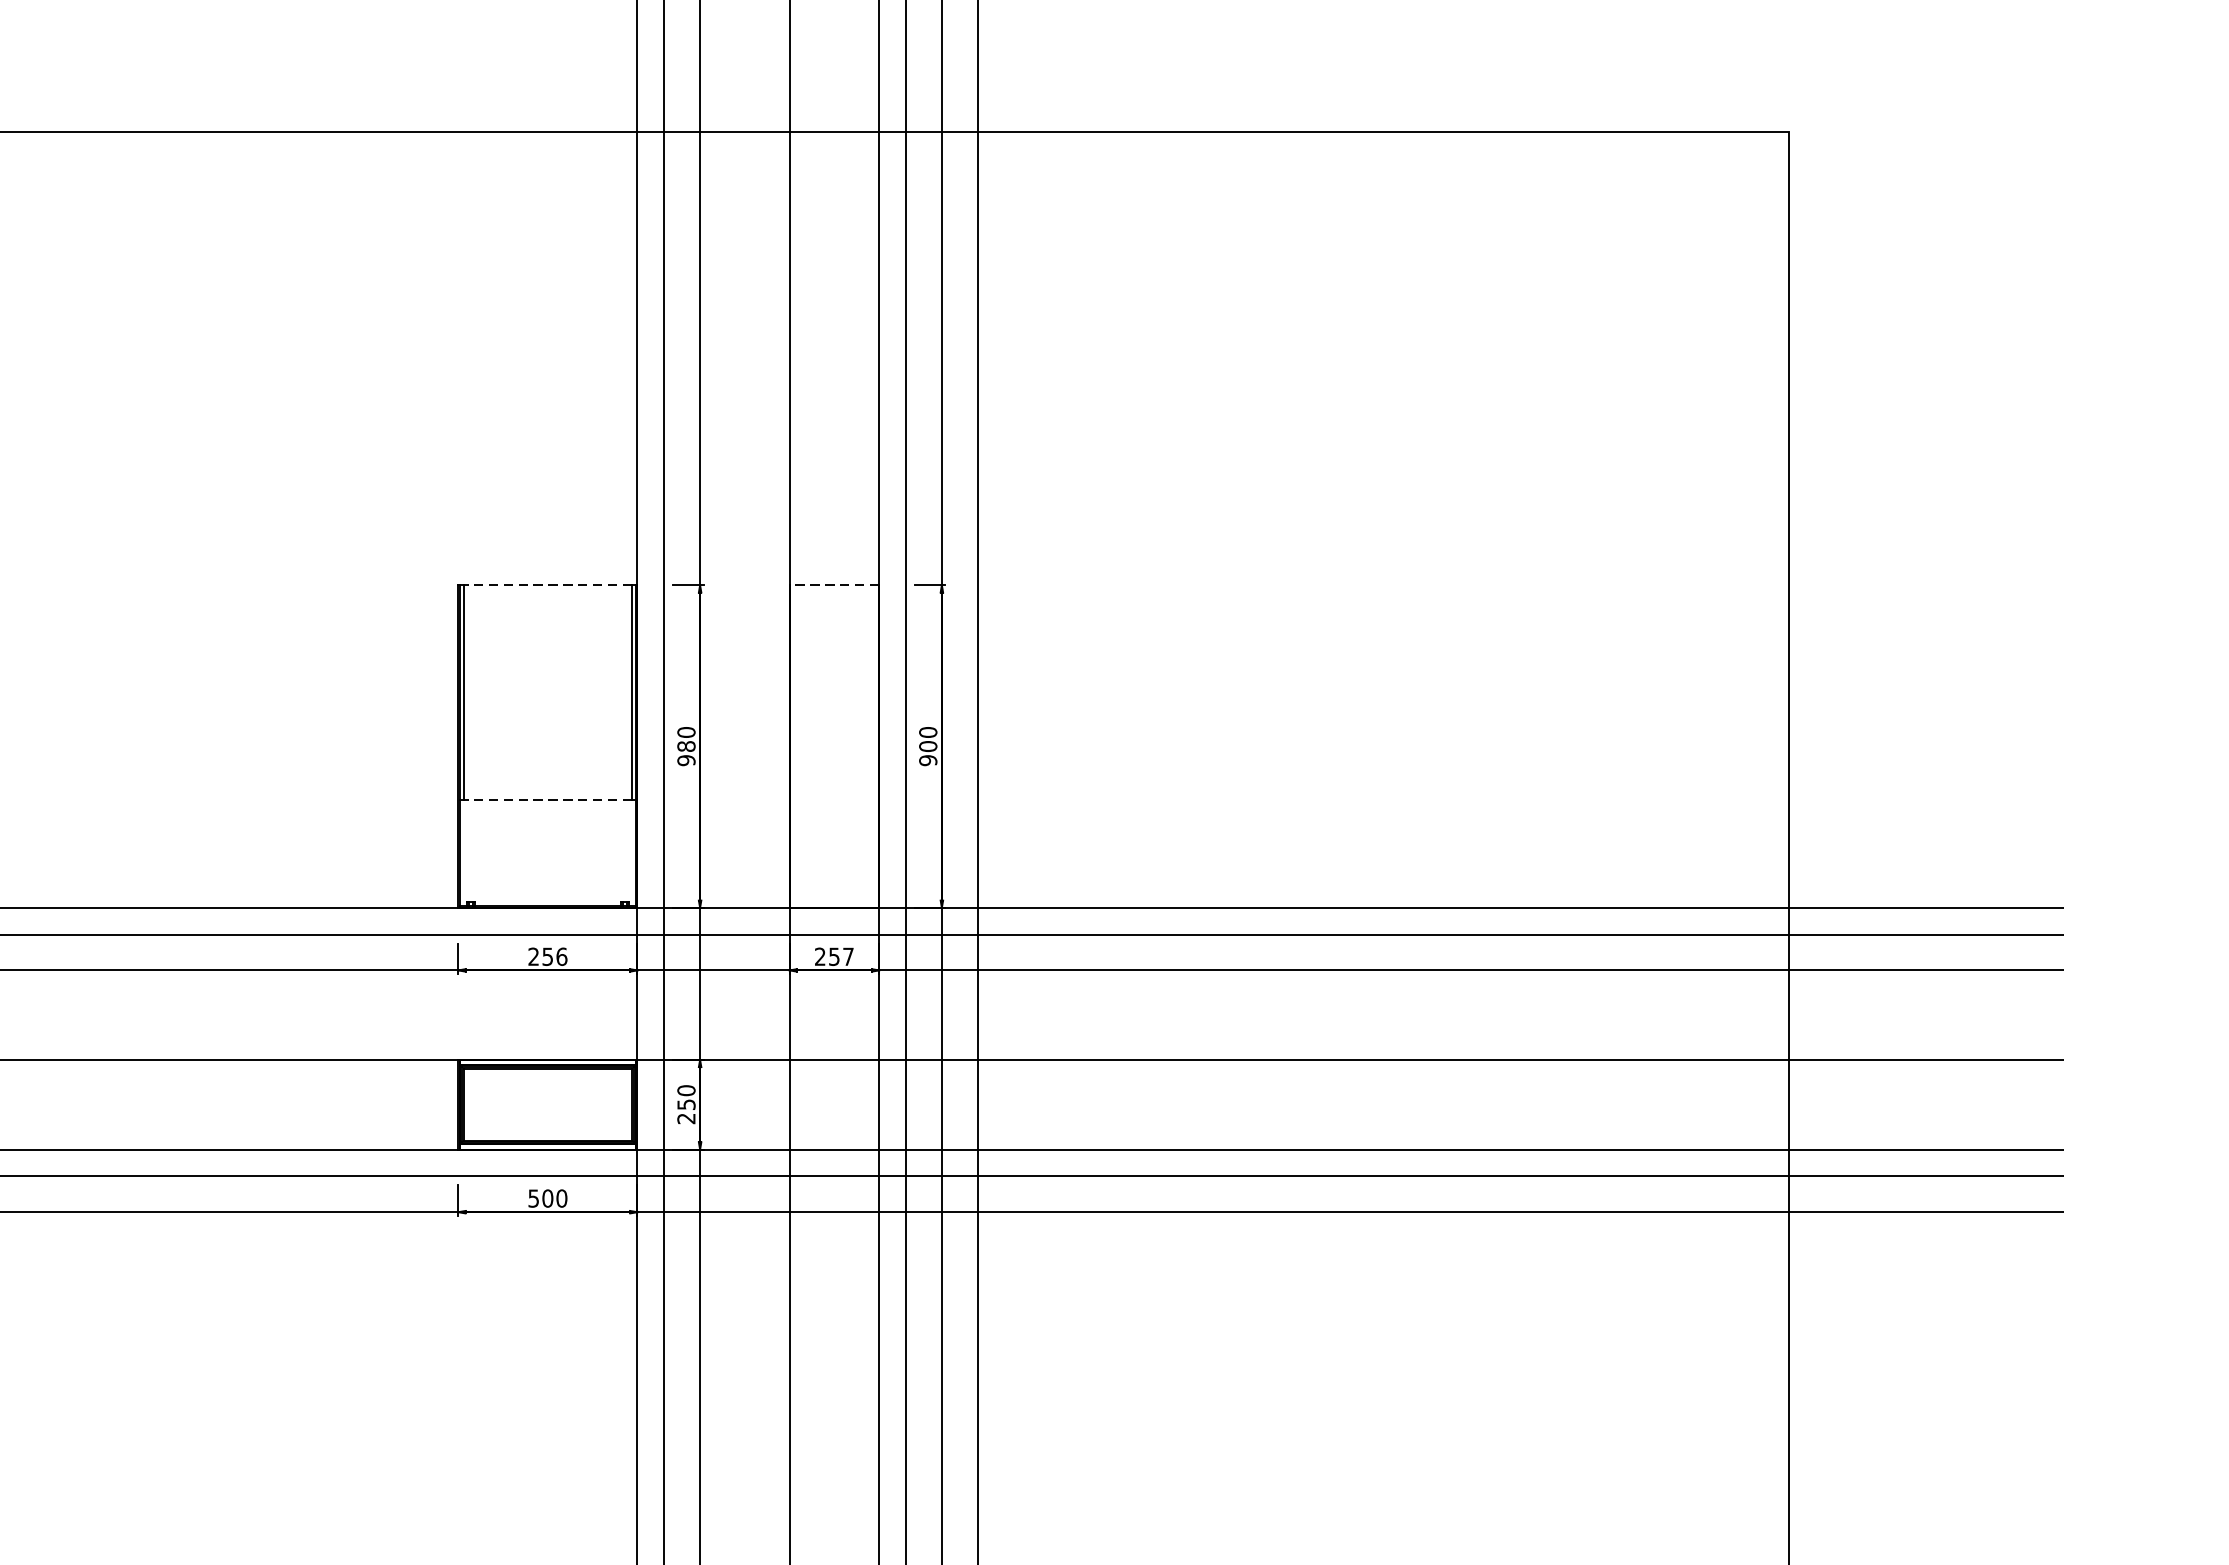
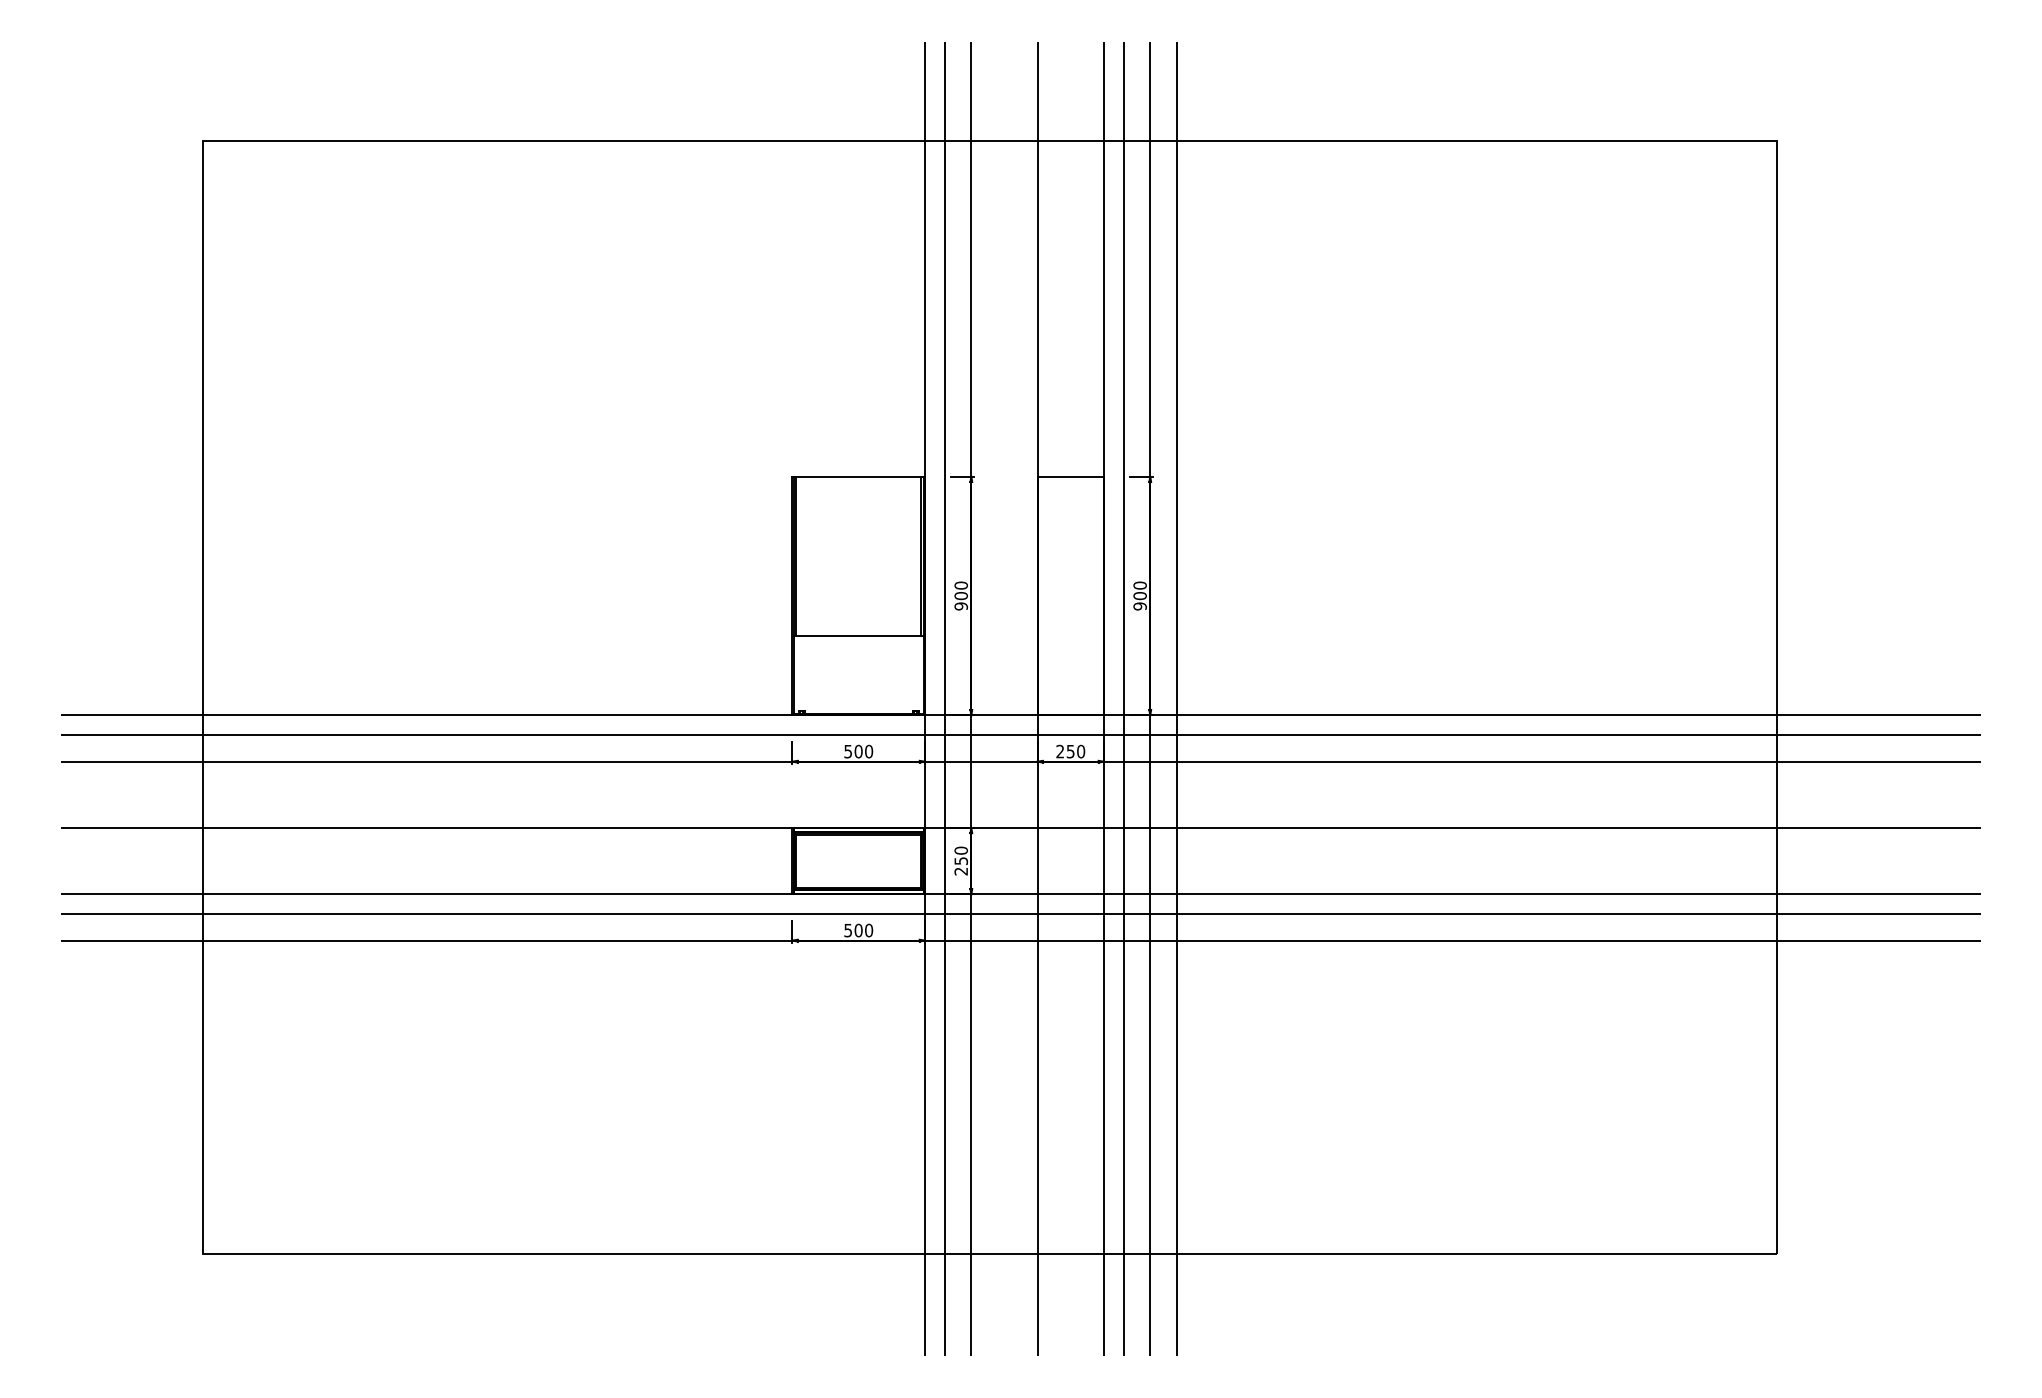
line: (547, 585) -> (858, 476), dashed -> solid
line: (834, 585) -> (1070, 476), dashed -> solid
text: (685, 747) -> (960, 596), 980 -> 900
line: (547, 799) -> (858, 635), dashed -> solid
text: (547, 956) -> (858, 751), 256 -> 500
text: (848, 956) -> (1081, 751), 257 -> 250

